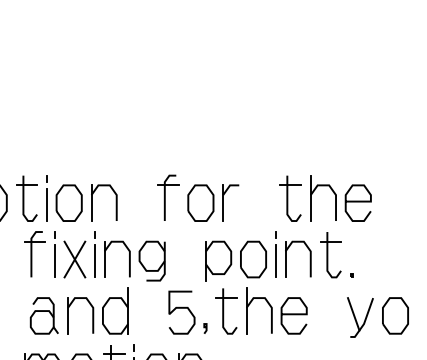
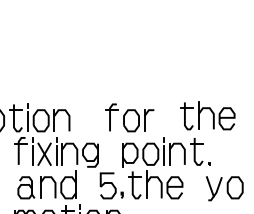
part: (197, 197) -> (129, 117), moved
part: (325, 197) -> (207, 115), moved

